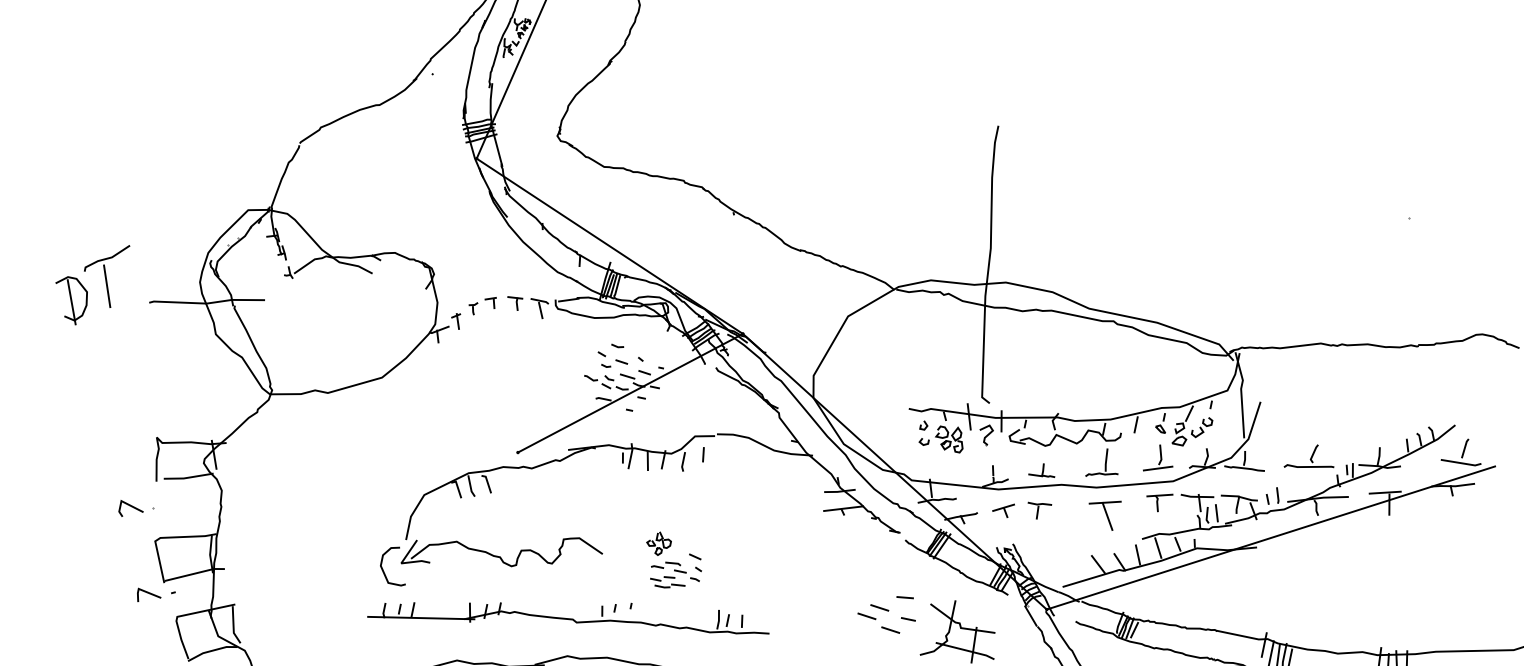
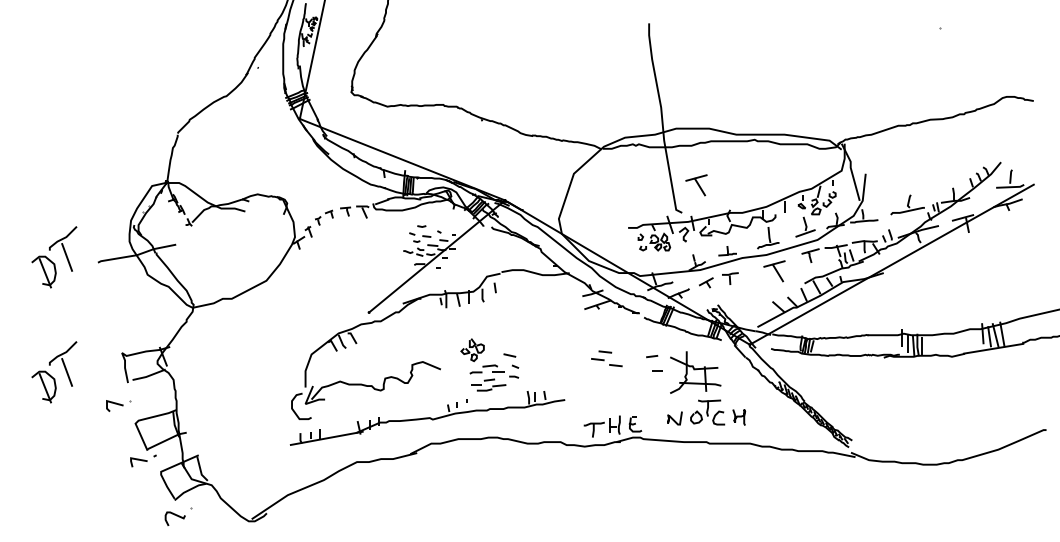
part: (1017, 368) -> (696, 185), added
part: (55, 445) -> (54, 372), added
part: (672, 562) -> (489, 365), size x1.4
part: (879, 617) -> (606, 358), moved

